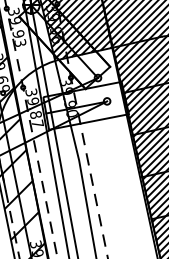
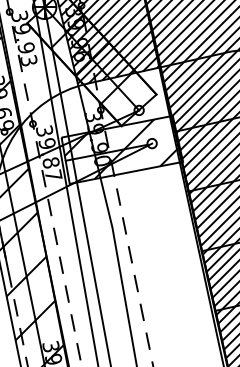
hatch: (65, 42) -> (92, 59), added
hatch: (85, 105) -> (121, 149), added

